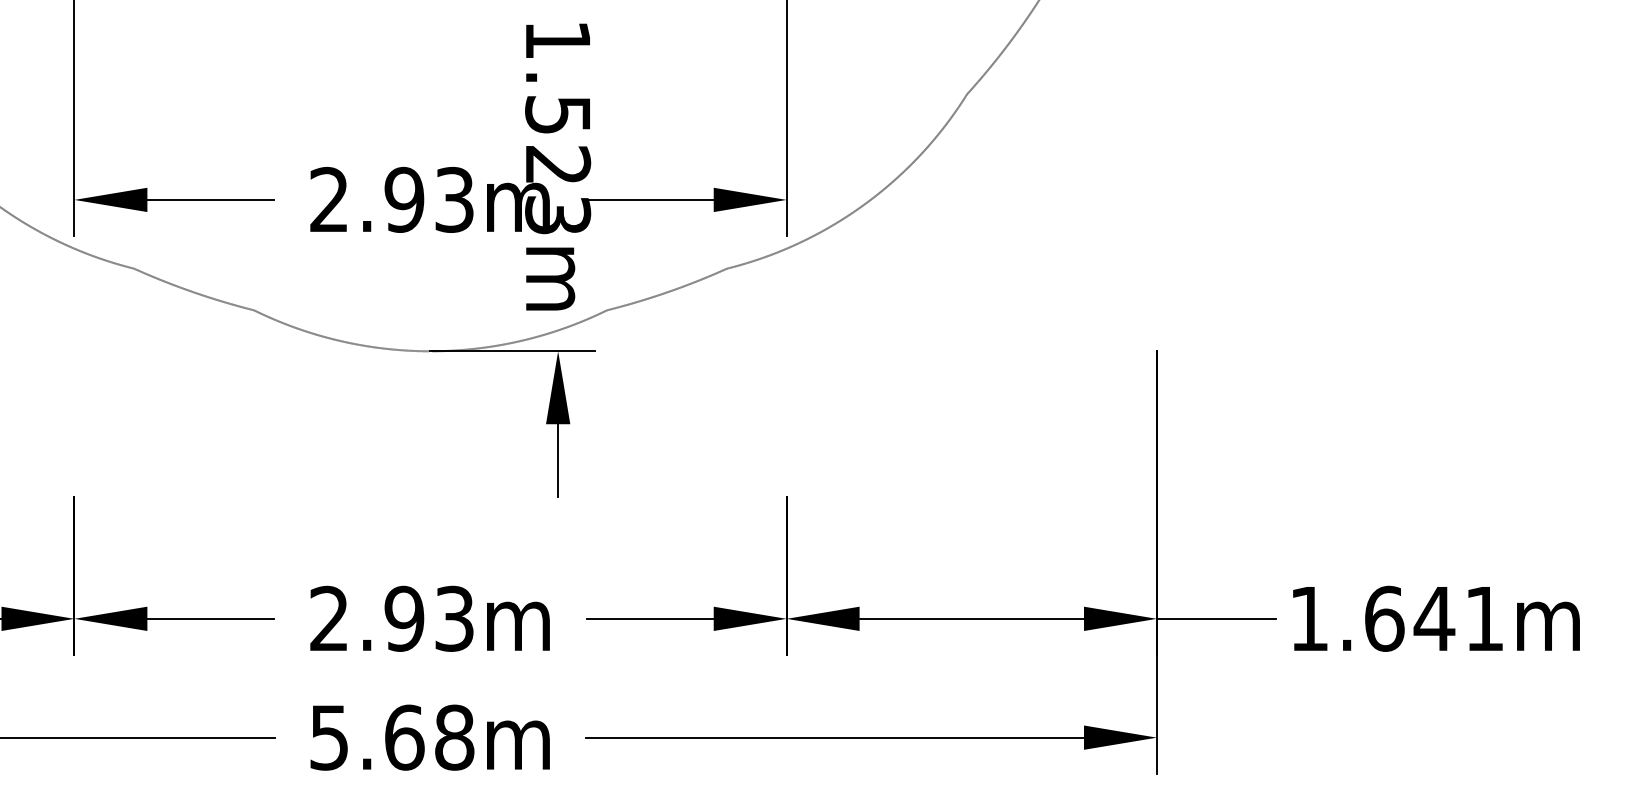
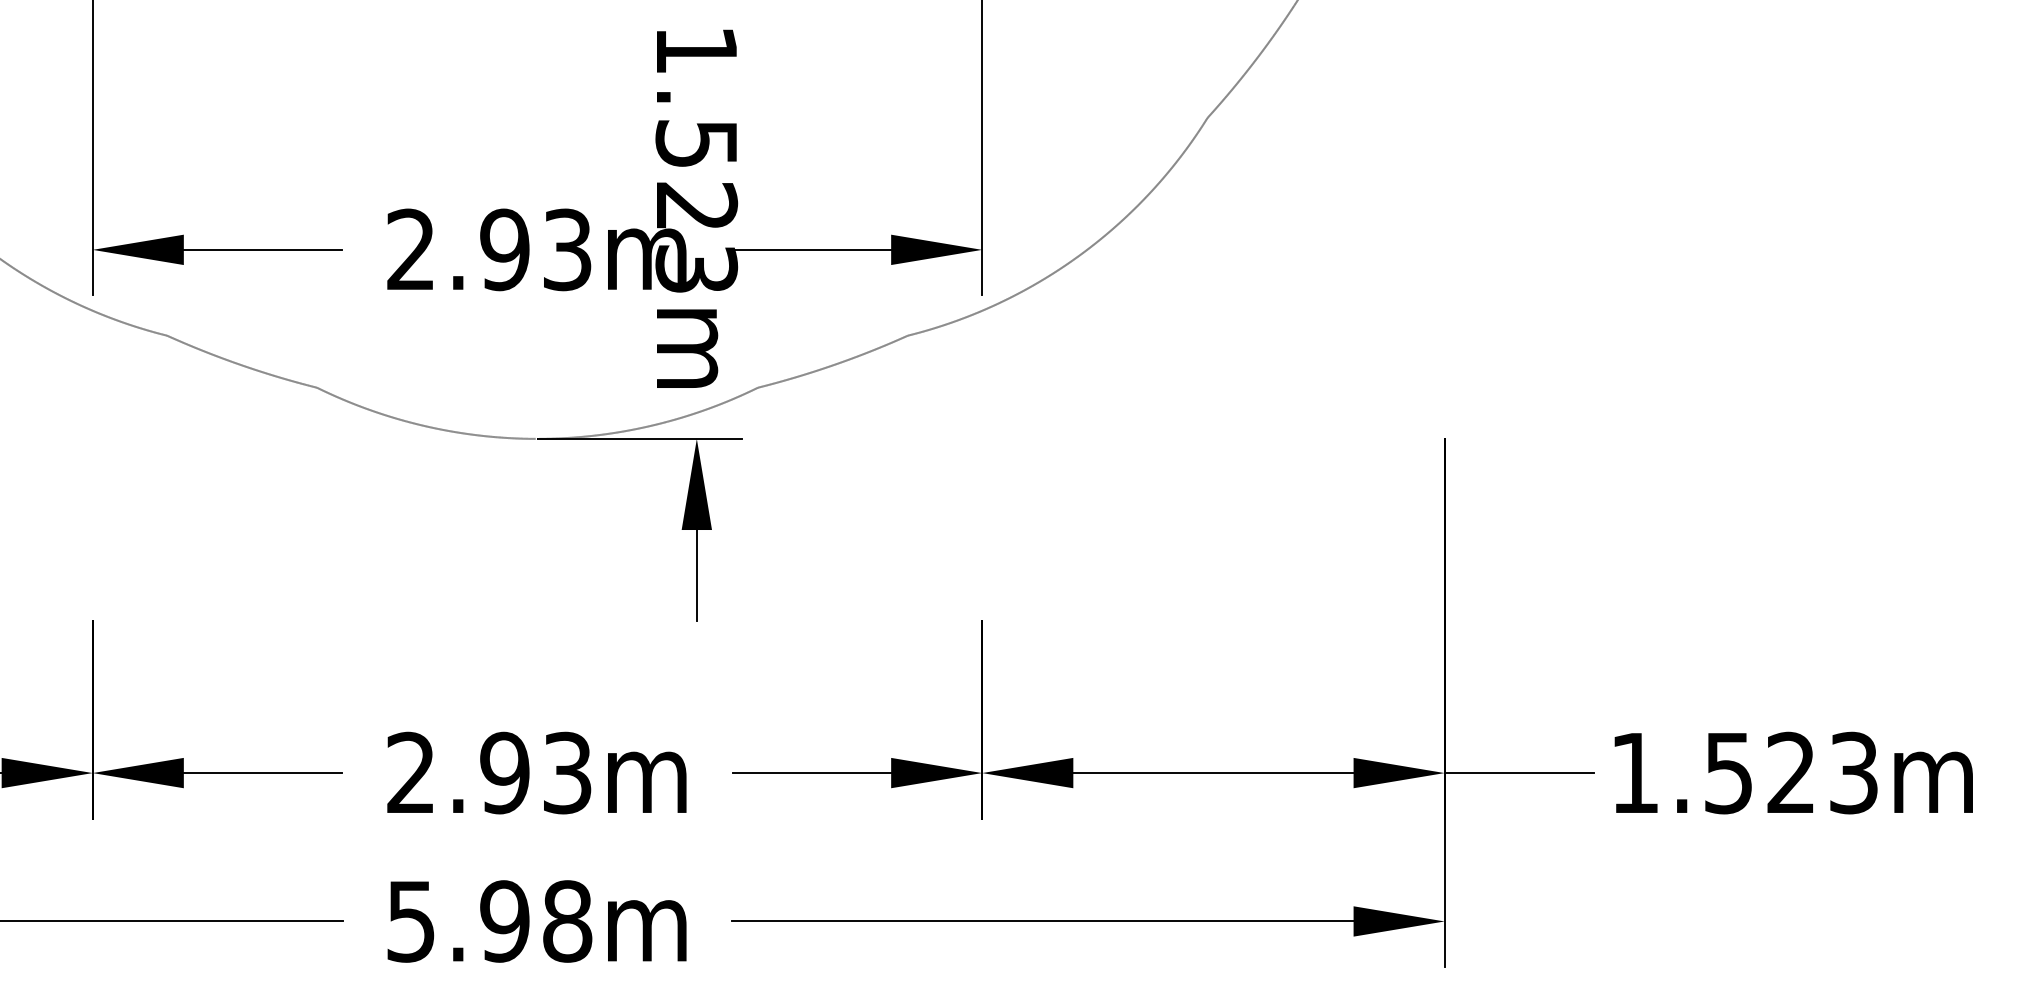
text: (1433, 618) -> (1790, 772), 1.641m -> 1.523m
text: (404, 737) -> (505, 921), 5.68m -> 5.98m

